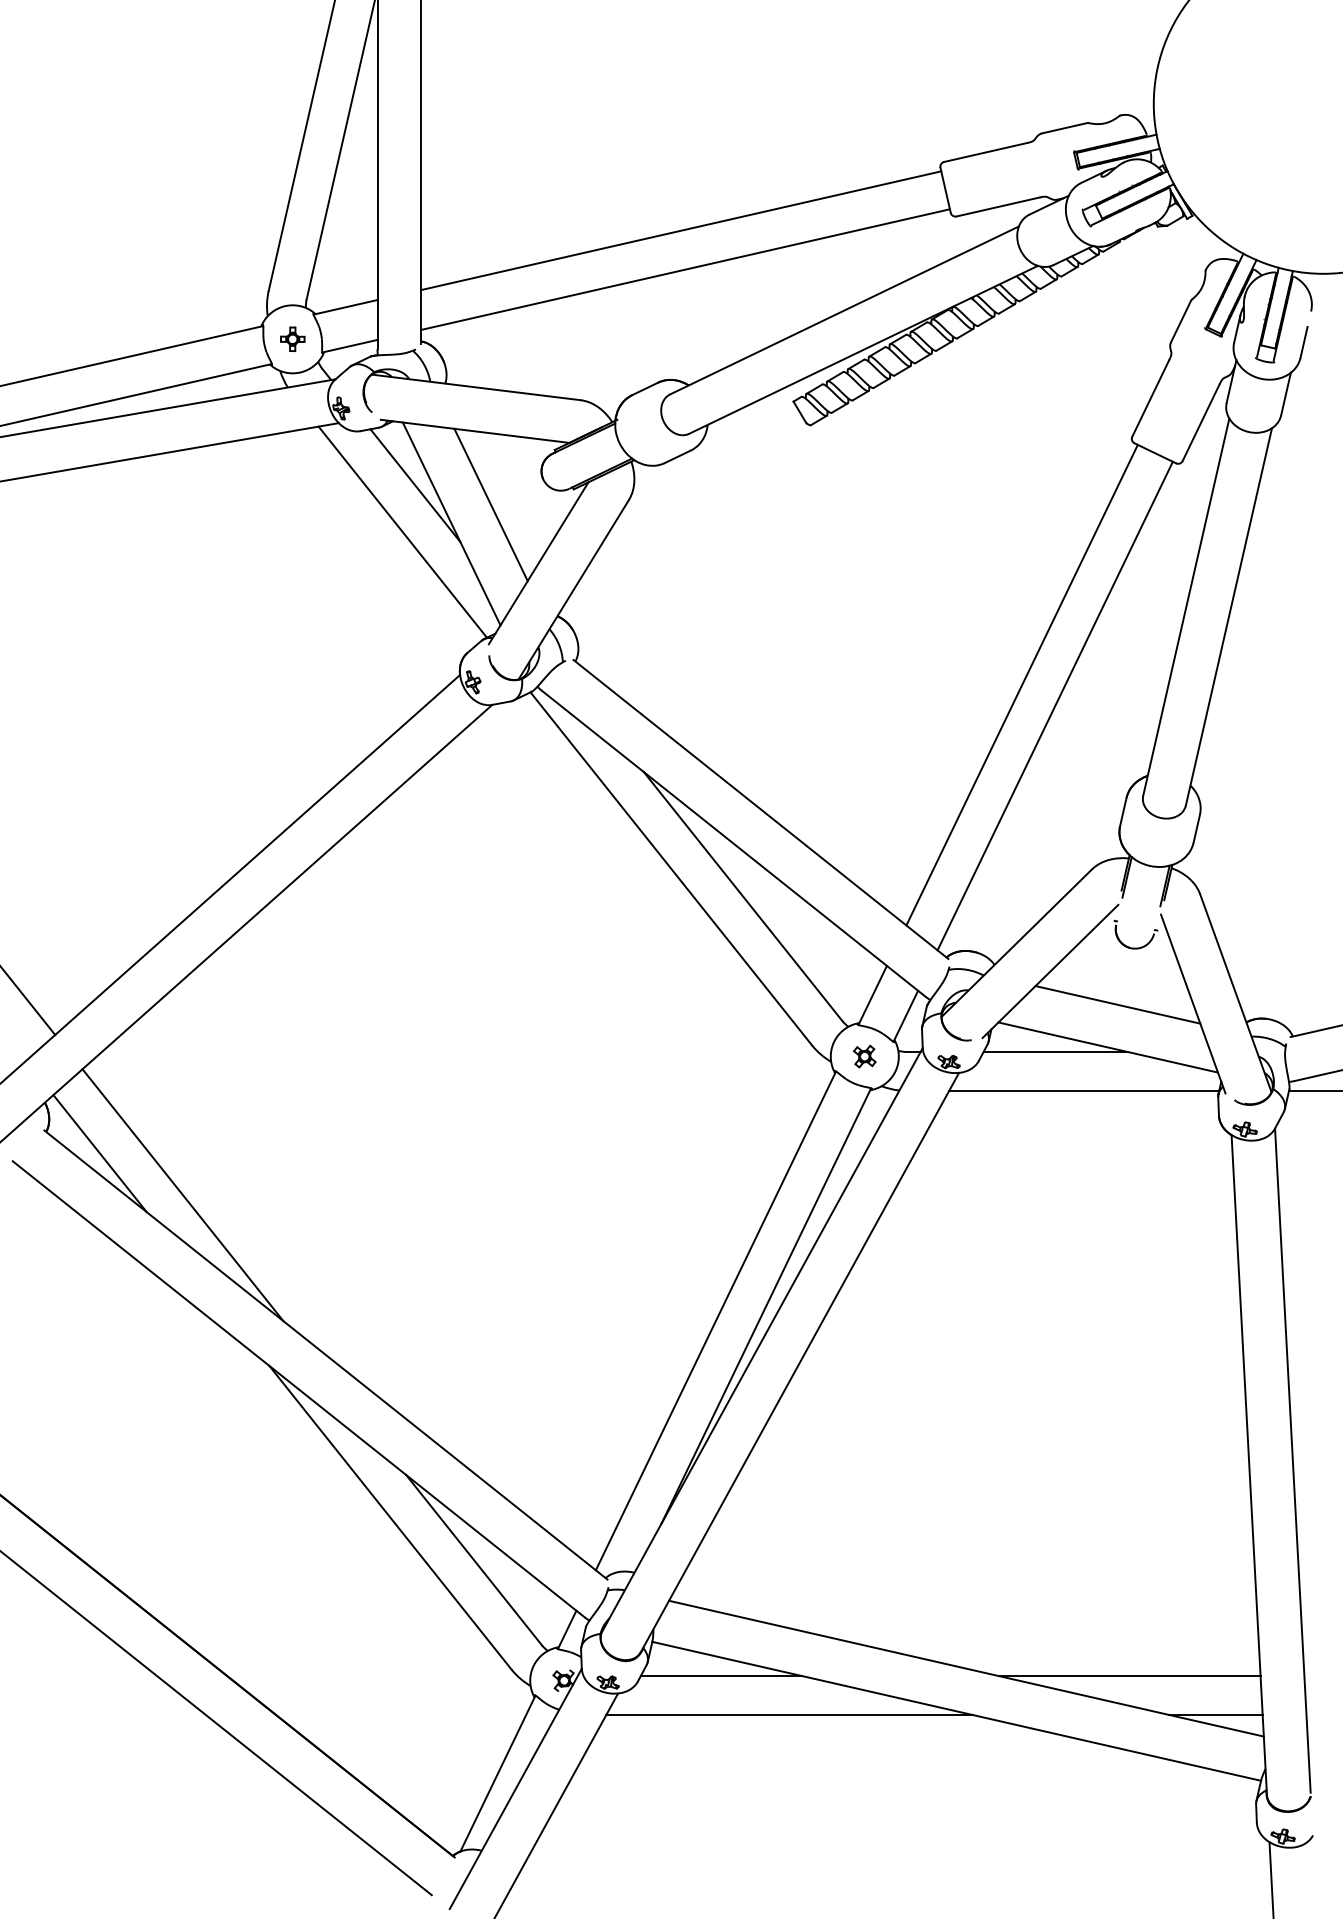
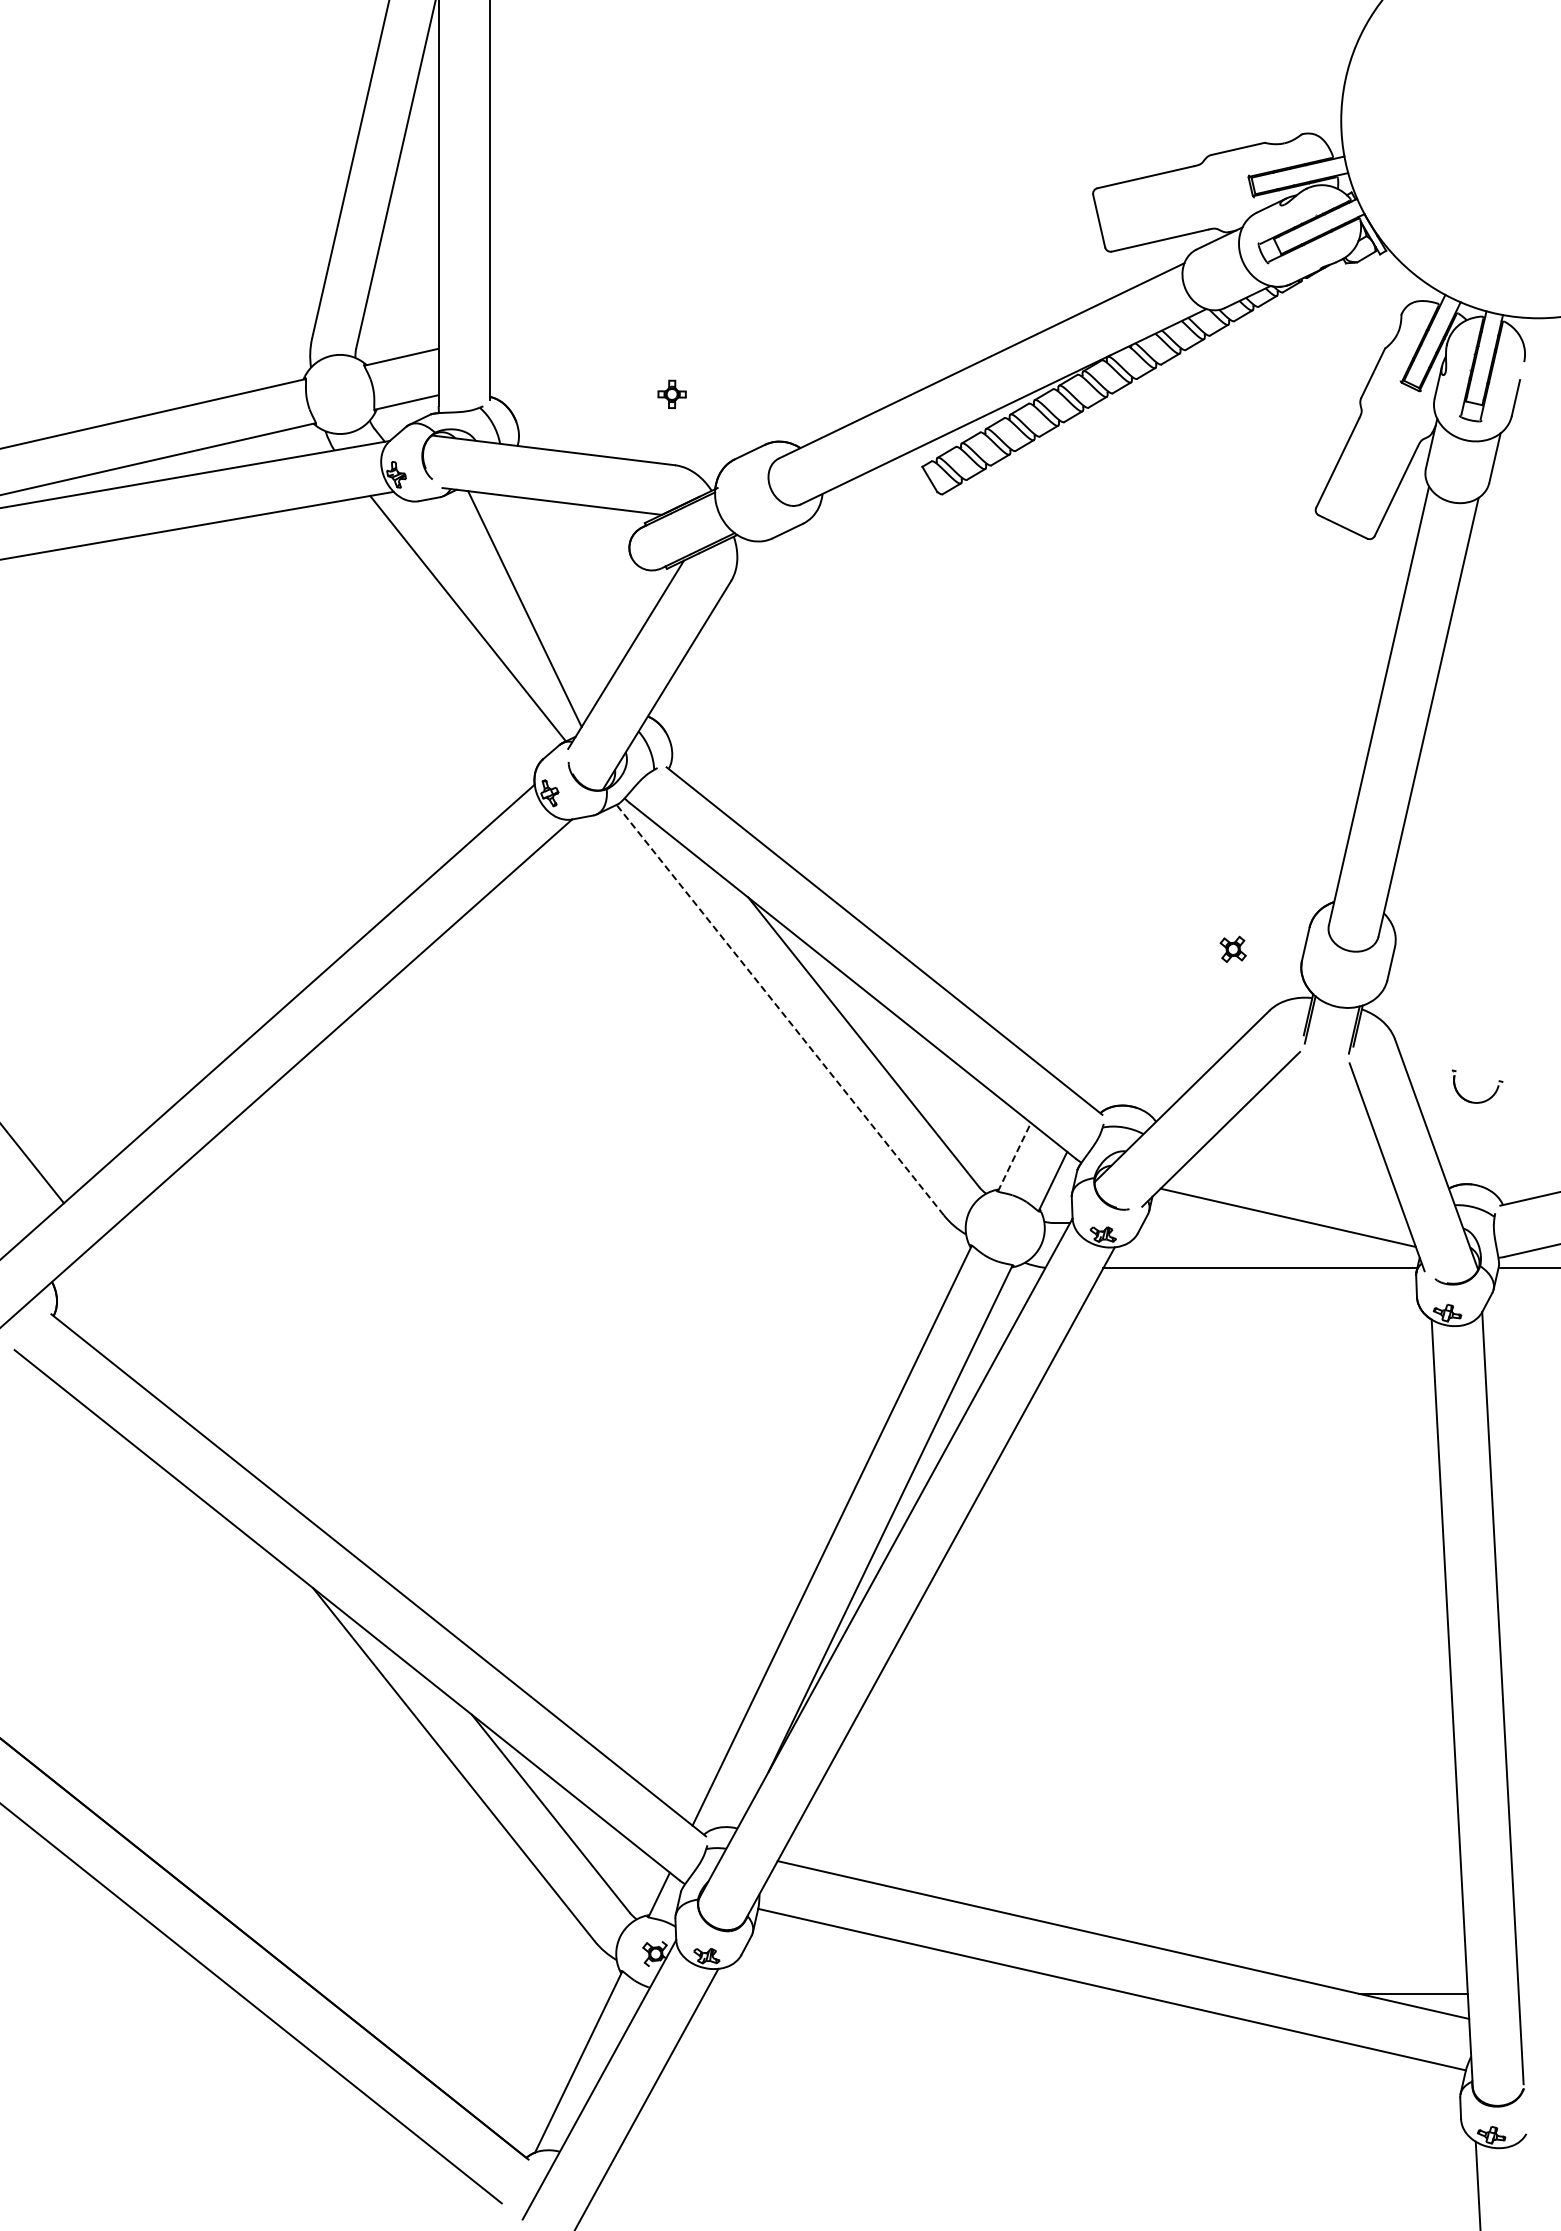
line: (680, 230) -> (791, 268), removed
line: (685, 269) -> (796, 313), removed
part: (292, 339) -> (671, 394), moved
line: (415, 485) -> (482, 564), removed
line: (490, 504) -> (570, 586), removed
line: (1021, 685) -> (1187, 796), removed
line: (1055, 705) -> (1226, 820), removed
line: (670, 868) -> (779, 1009), solid -> dashed
part: (1137, 947) -> (1479, 1101), moved
line: (872, 994) -> (1014, 1156), solid -> dashed
line: (1117, 1005) -> (1299, 1168), removed
line: (1055, 1052) -> (1226, 1223), removed
part: (864, 1055) -> (1232, 948), moved
line: (99, 1153) -> (115, 1341), removed
line: (182, 1195) -> (212, 1389), removed
line: (721, 1675) -> (838, 1948), removed
line: (1129, 1675) -> (1313, 1948), removed
line: (789, 1714) -> (917, 1993), removed

